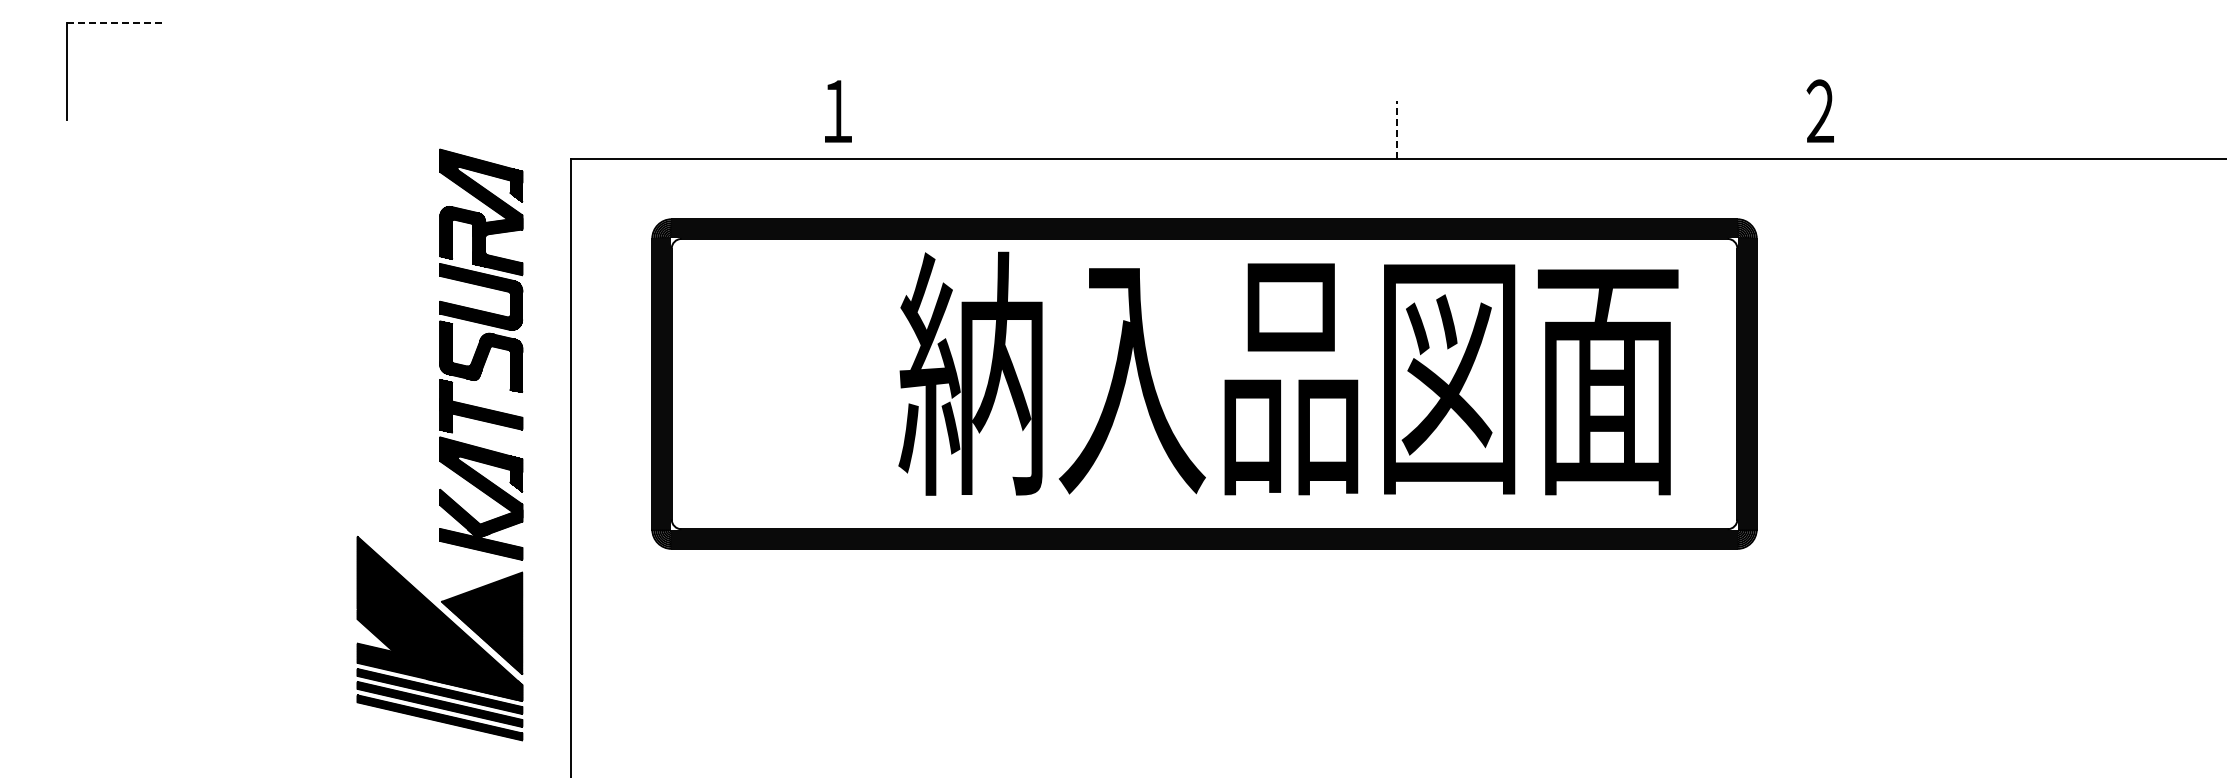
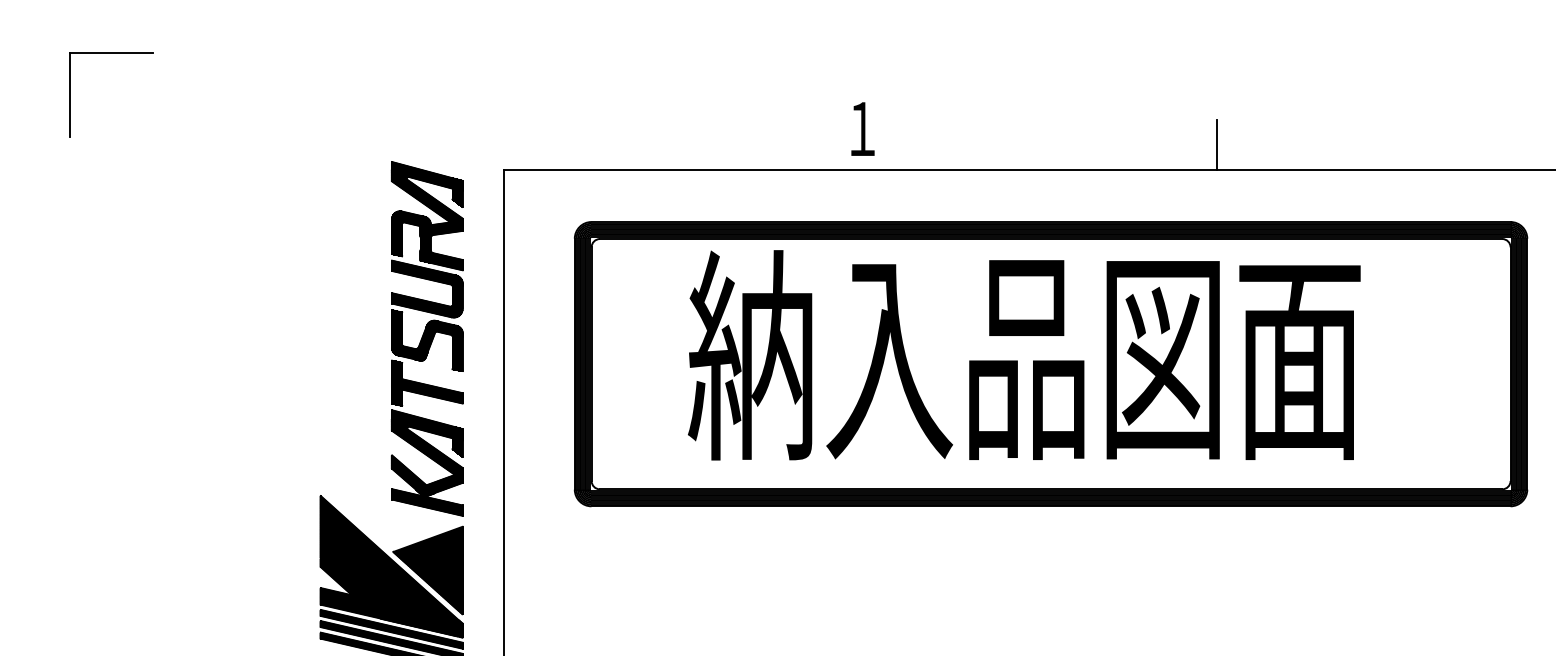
line: (115, 23) -> (111, 53), dashed -> solid
text: (838, 111) -> (863, 129), moved
line: (1397, 129) -> (1217, 144), dashed -> solid
text: (1288, 373) -> (1024, 355), moved

